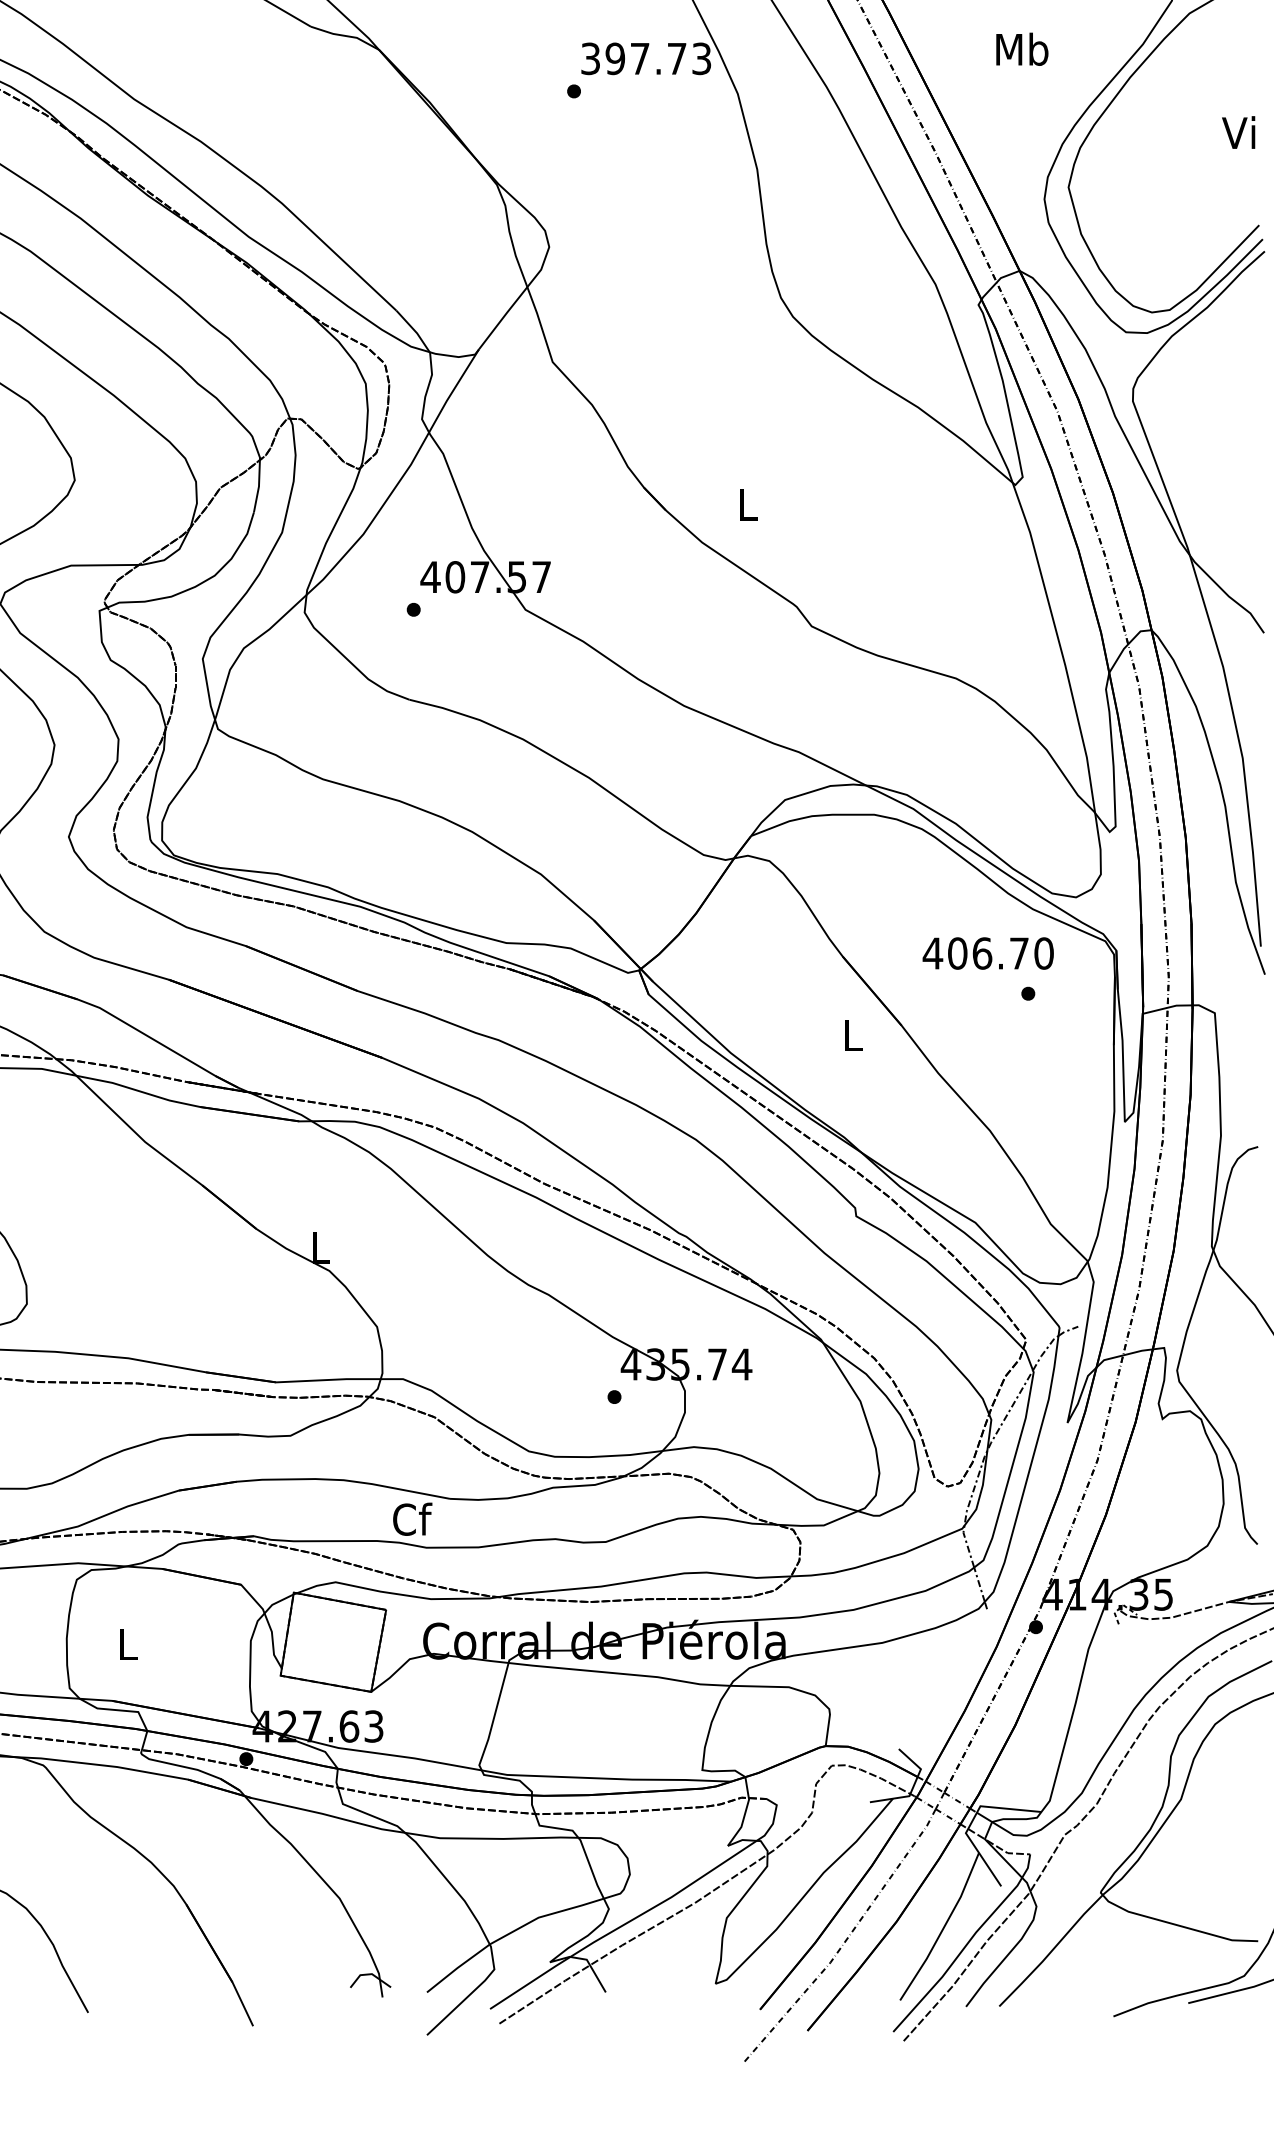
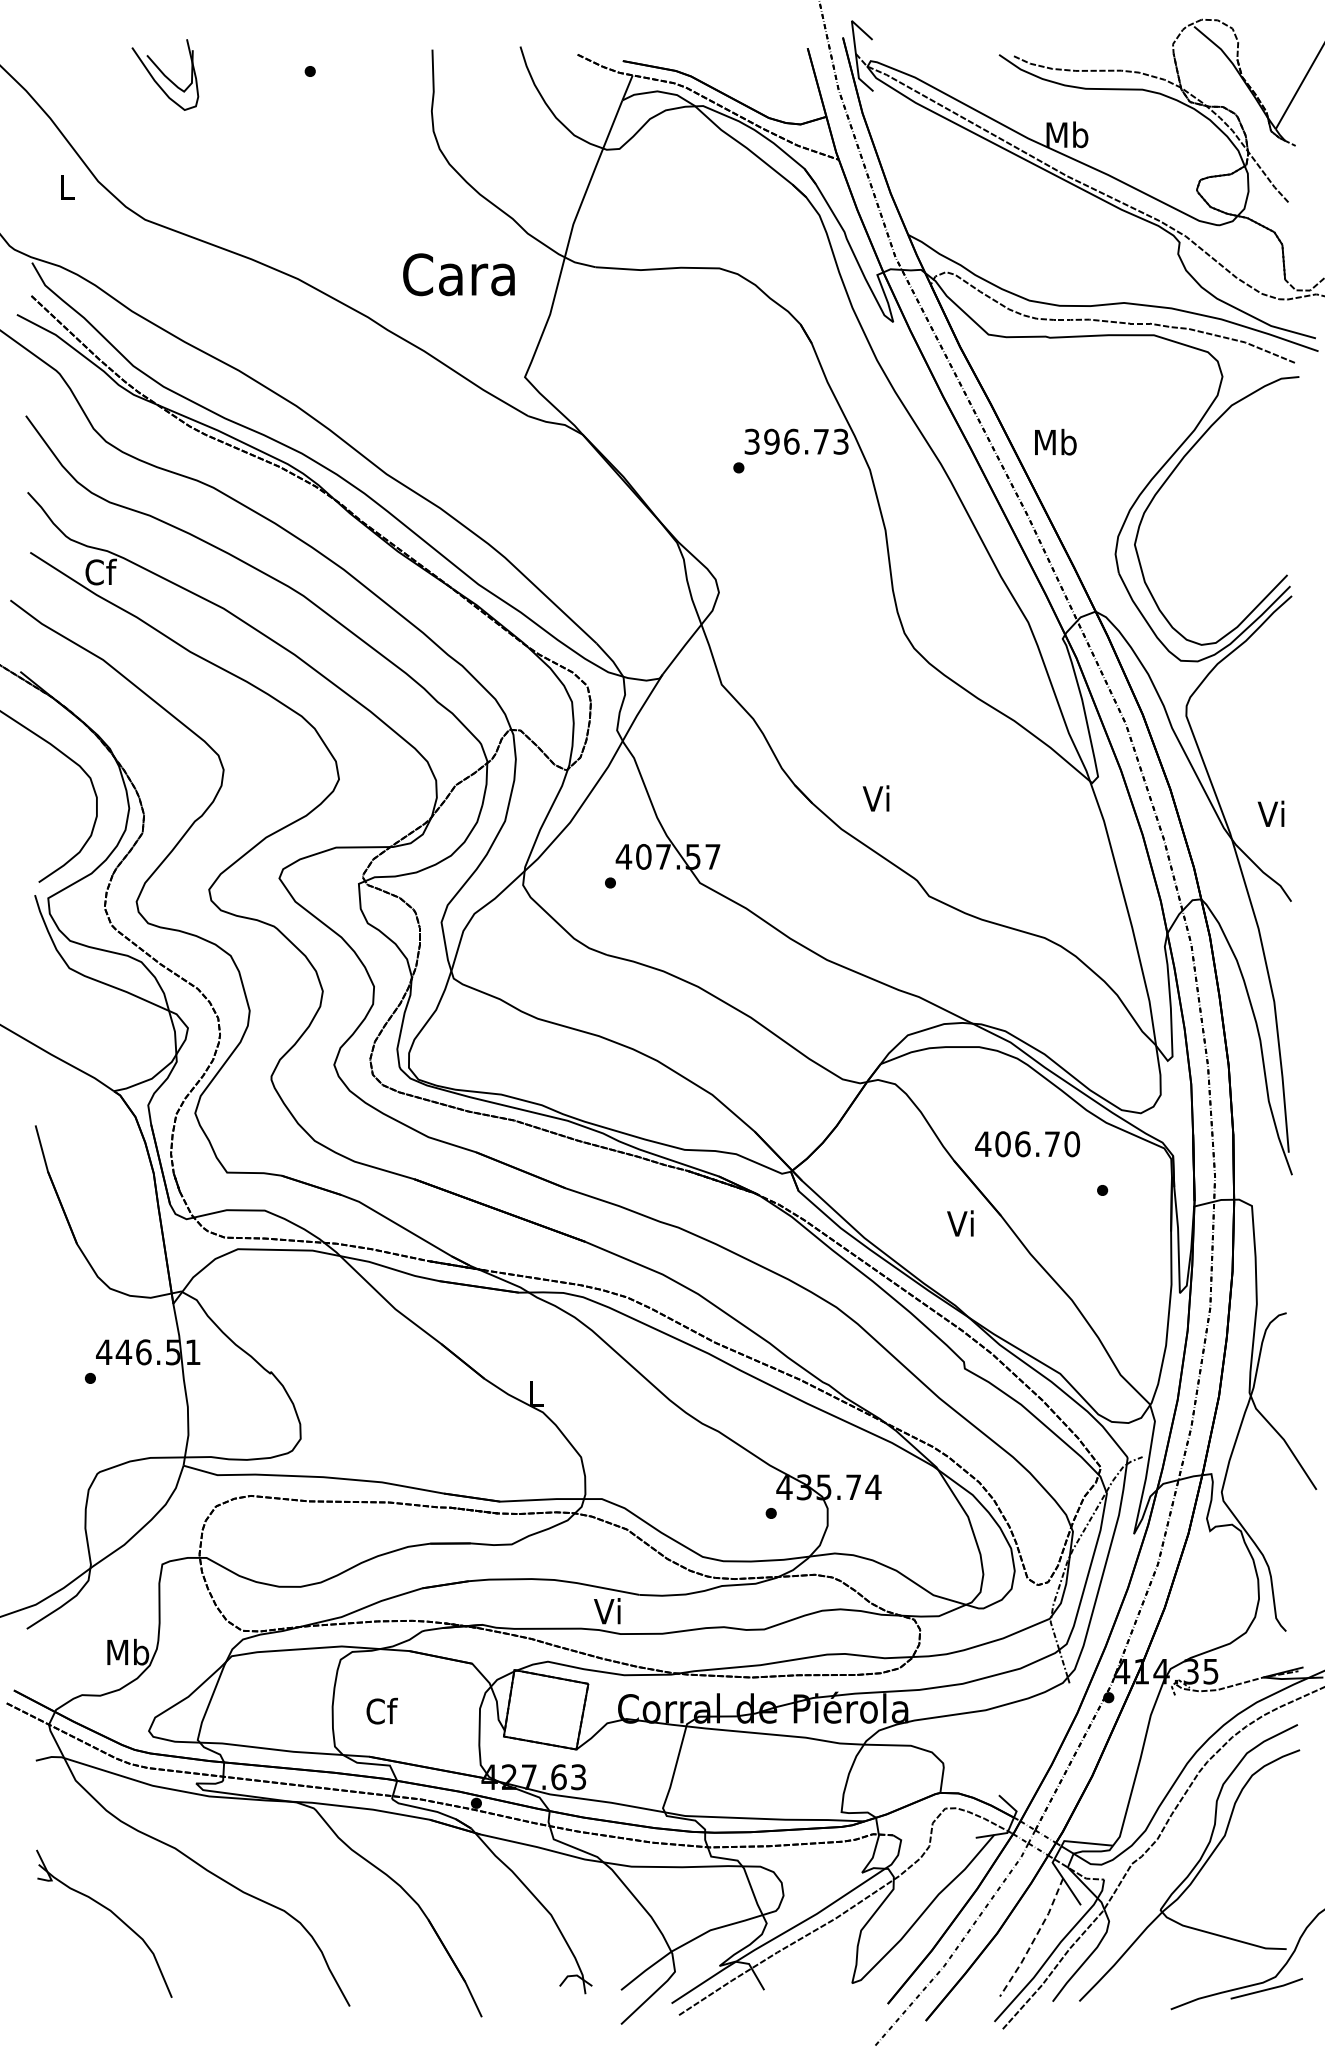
text: (1021, 48) -> (1055, 441), moved
text: (639, 58) -> (791, 441), 397.73 -> 396.73
text: (1237, 132) -> (1270, 813), moved
text: (744, 504) -> (875, 798), L -> Vi
text: (988, 953) -> (1027, 1144), moved
text: (850, 1035) -> (960, 1223), L -> Vi
text: (412, 1519) -> (609, 1611), Cf -> Vi
text: (127, 1643) -> (381, 1710), L -> Cf
line: (943, 1927) -> (1034, 1938), solid -> dashed

